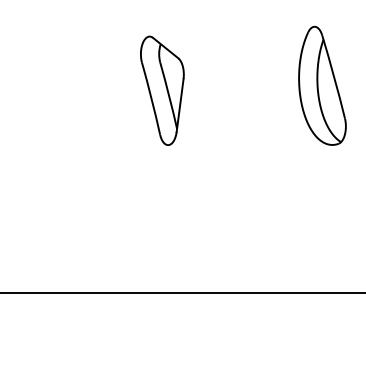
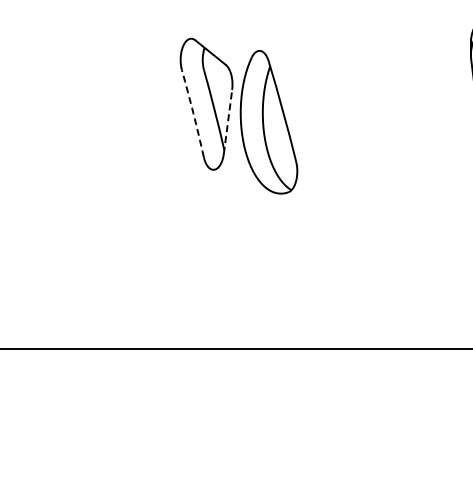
part: (322, 86) -> (268, 122), moved
arc: (151, 98) -> (193, 113), solid -> dashed
line: (180, 105) -> (228, 121), solid -> dashed

